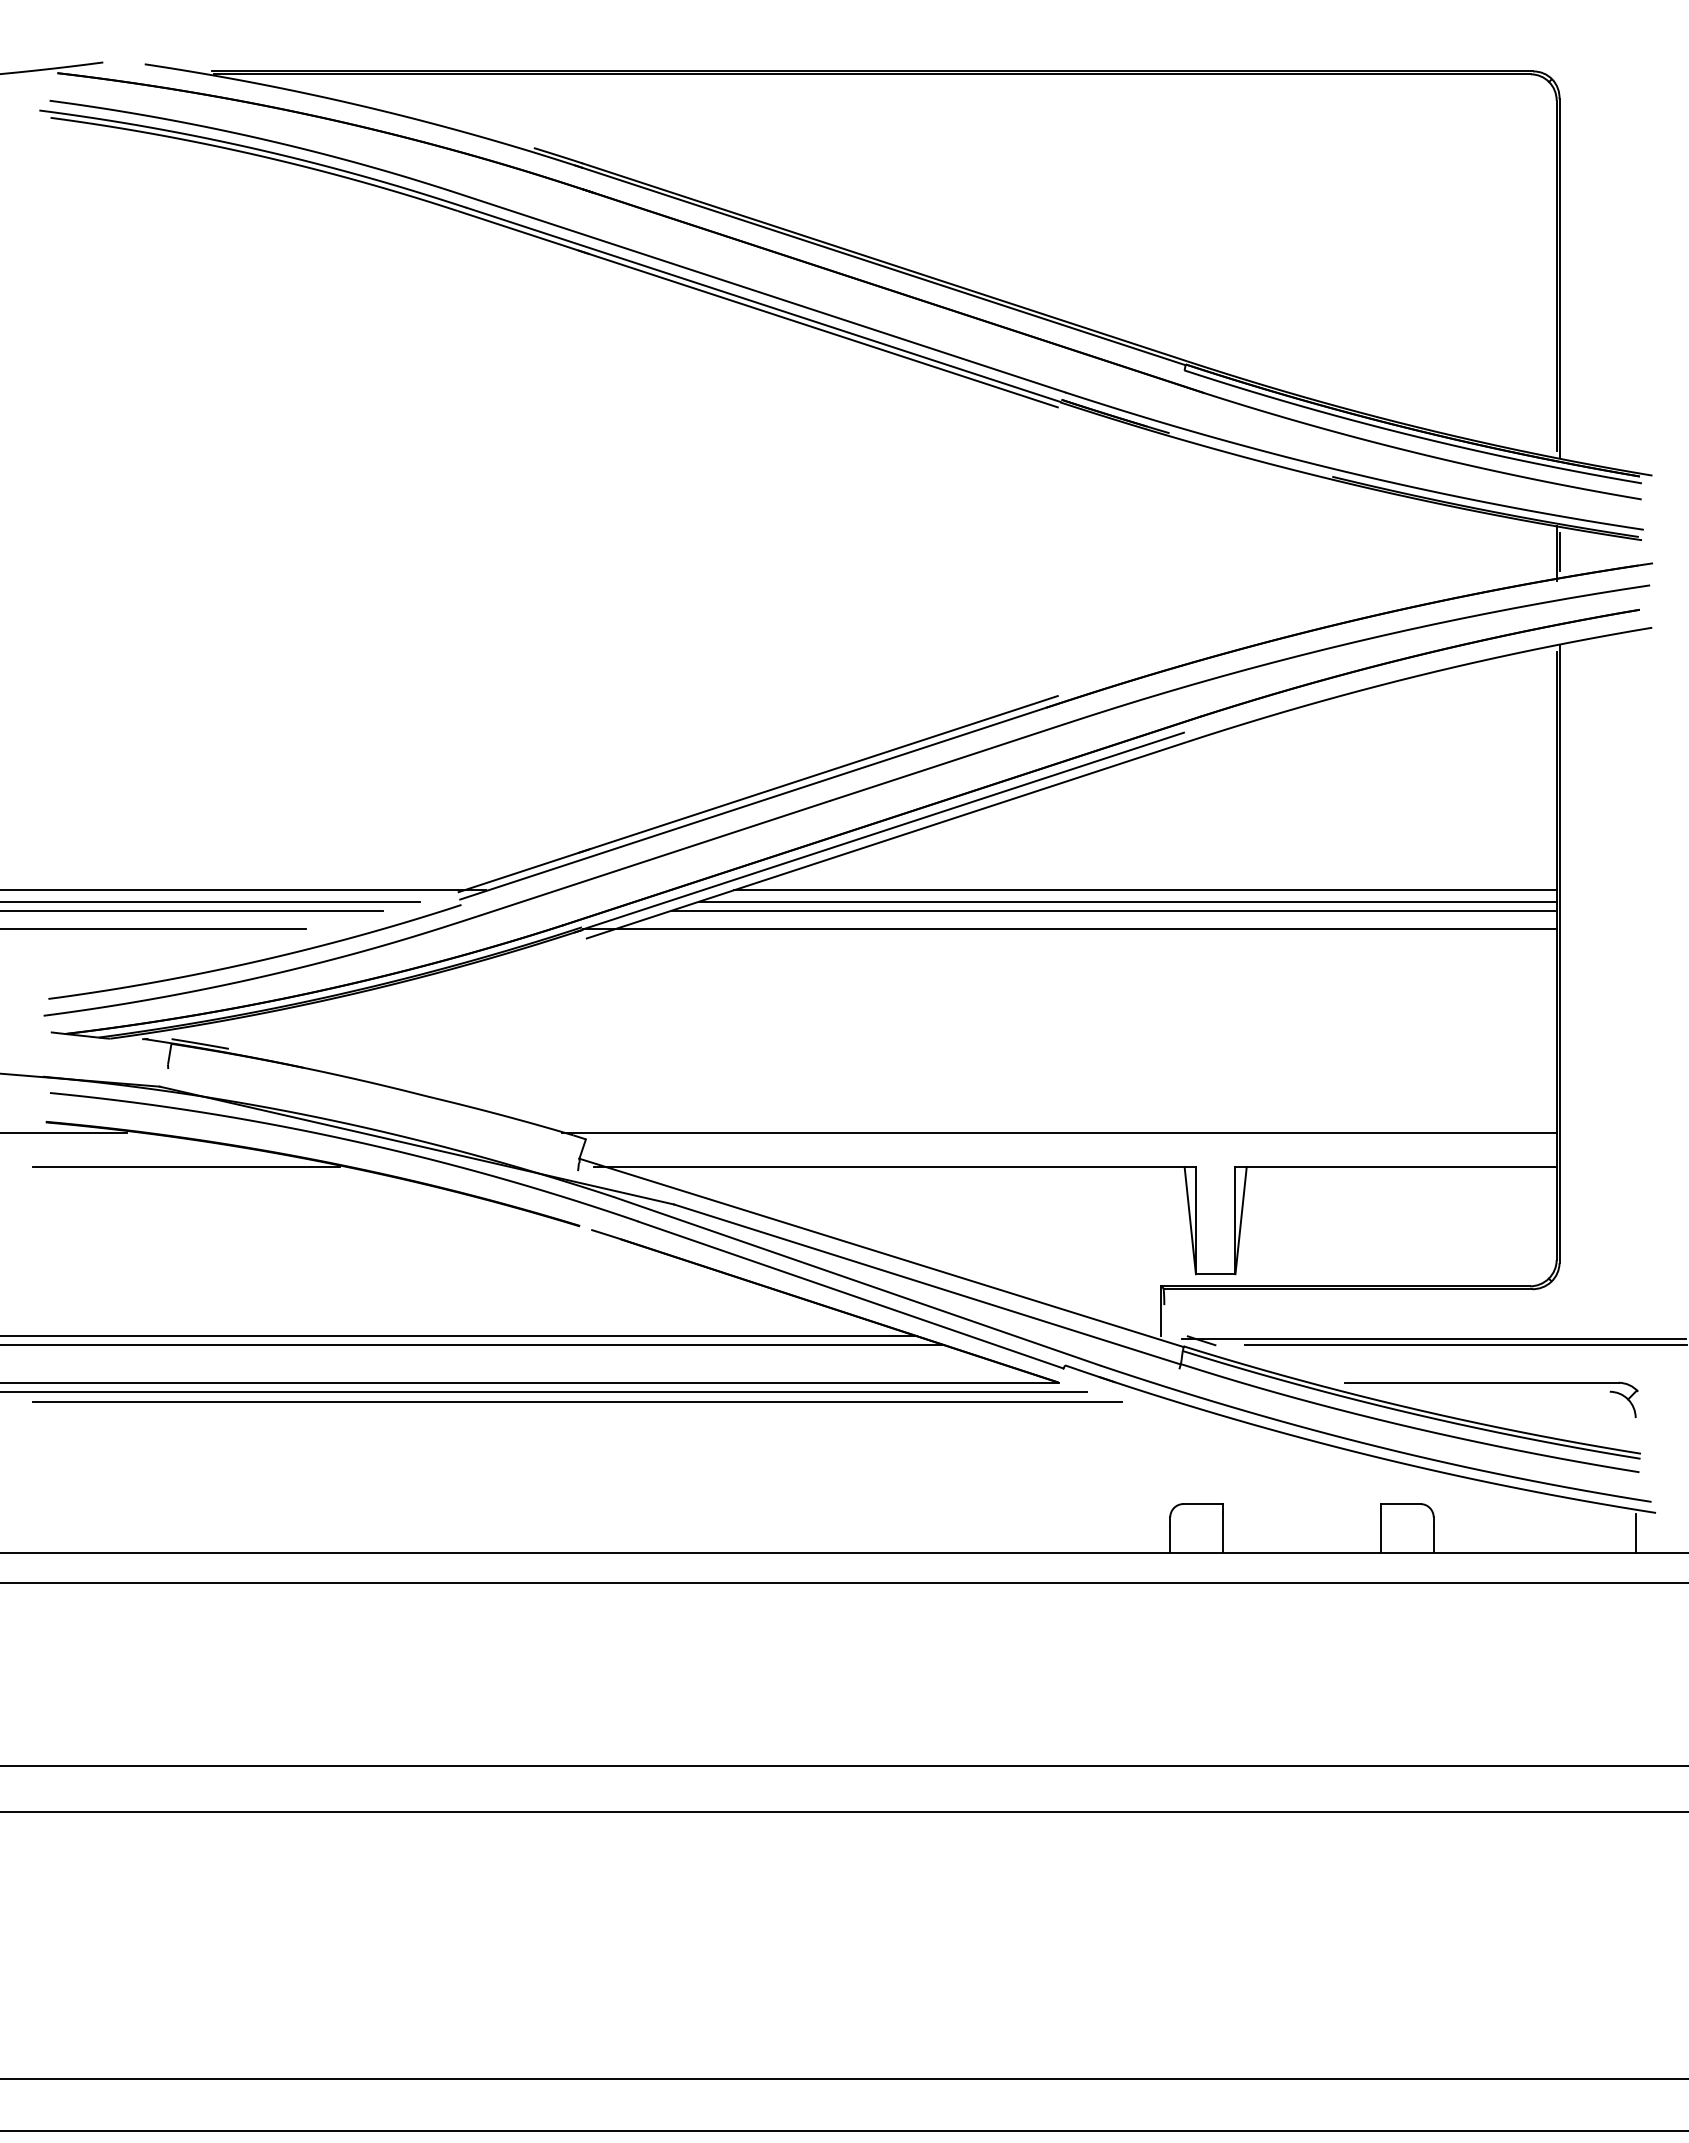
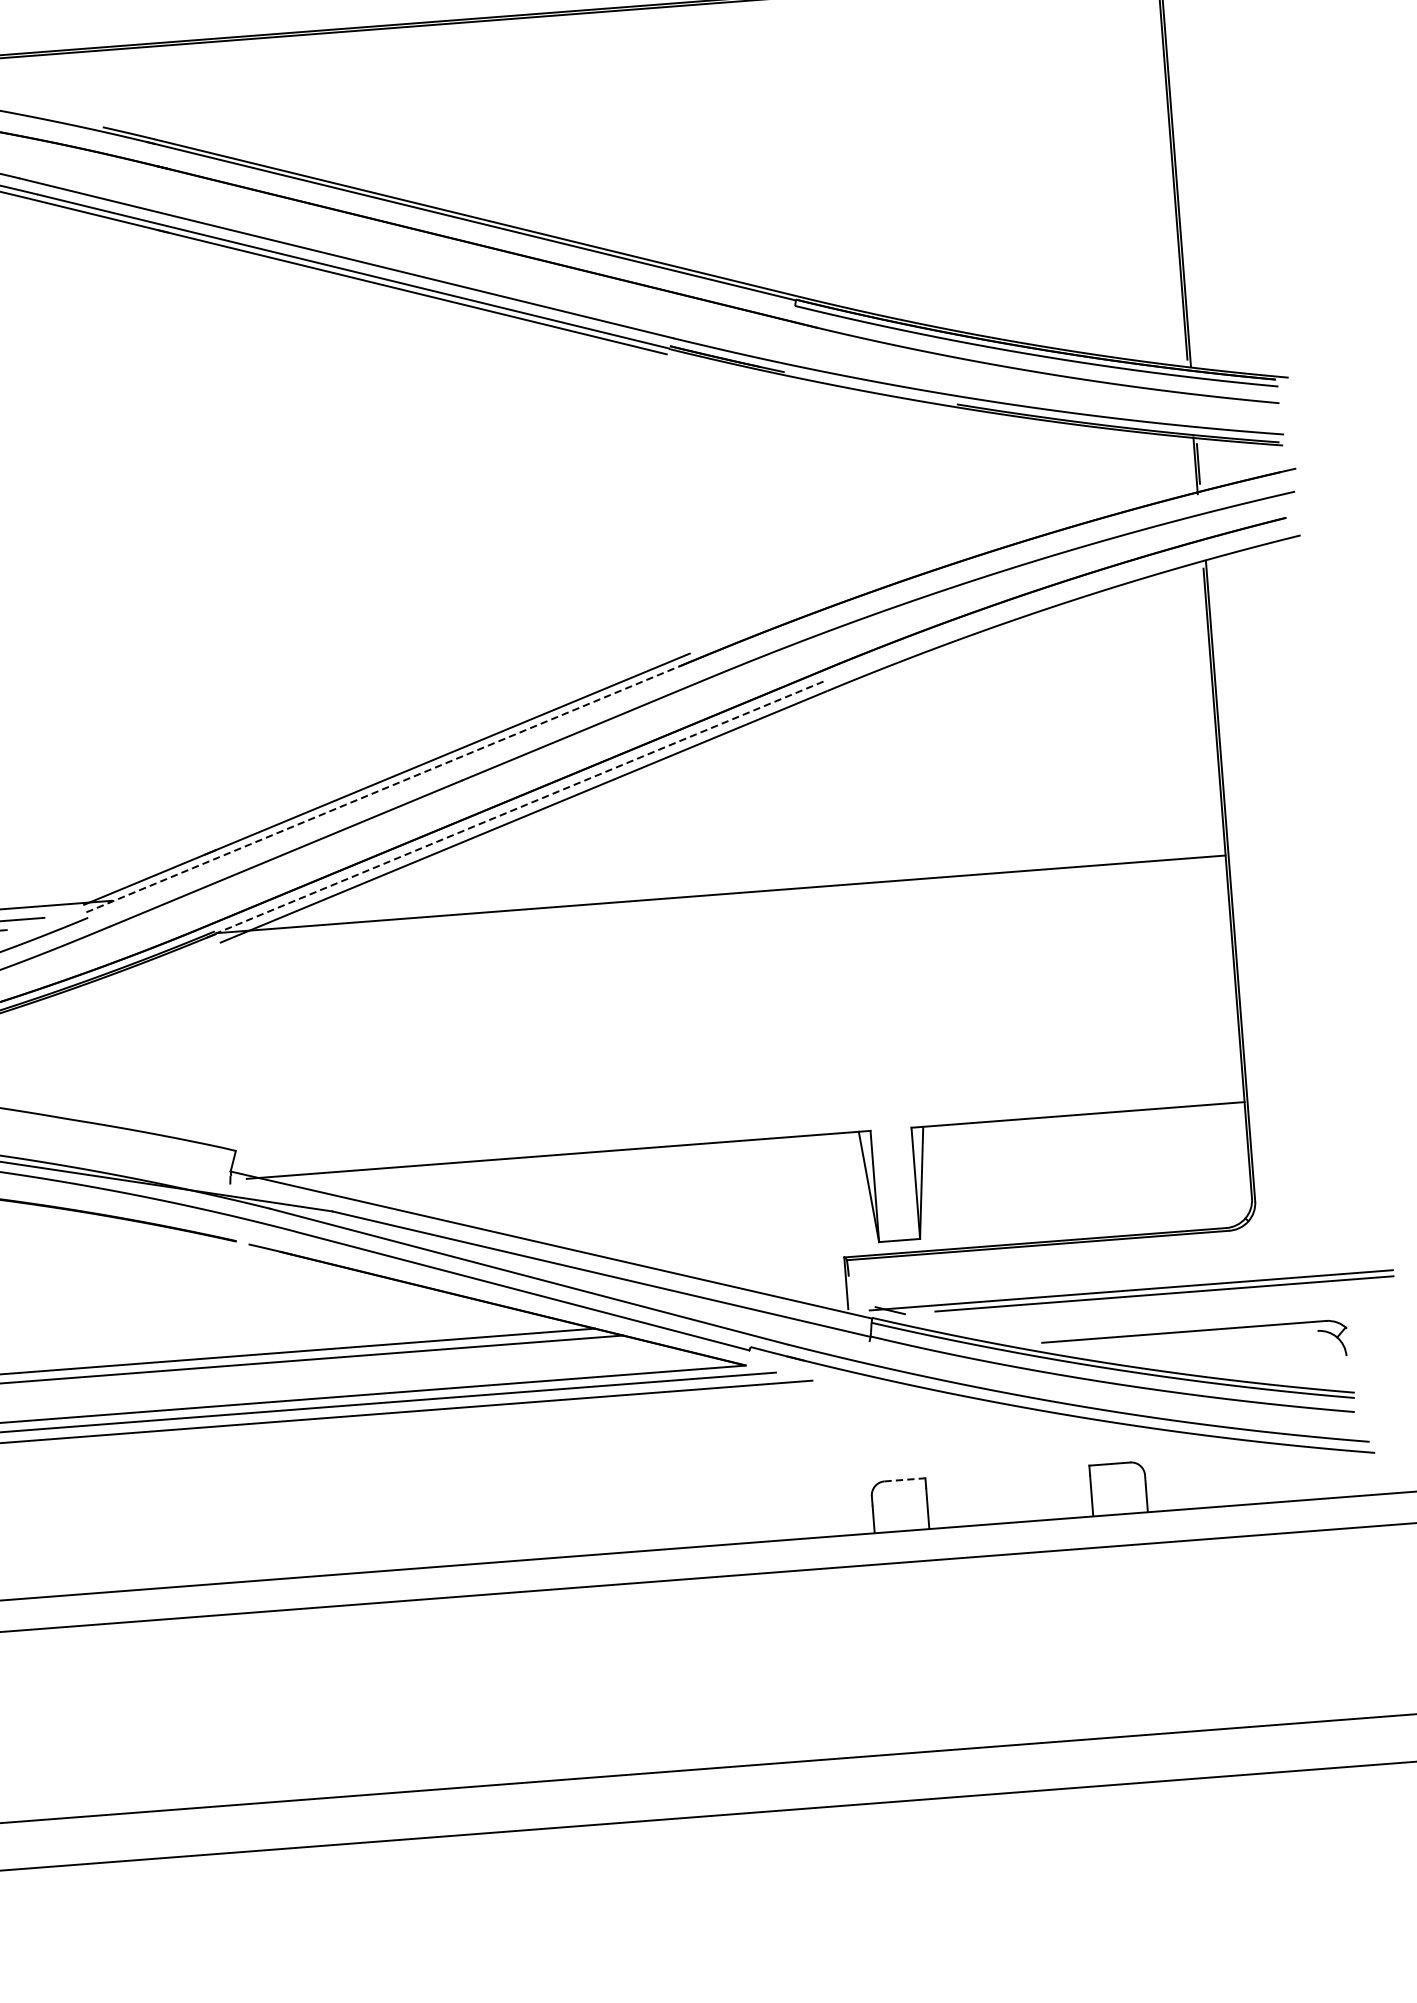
line: (753, 803) -> (382, 789), solid -> dashed
line: (883, 831) -> (519, 808), solid -> dashed
line: (1144, 890) -> (795, 848), removed
line: (1127, 901) -> (778, 861), removed
line: (1113, 910) -> (764, 871), removed
line: (1059, 1132) -> (726, 1106), removed
line: (1203, 1504) -> (905, 1480), solid -> dashed
line: (1635, 1533) -> (1355, 1475), removed

